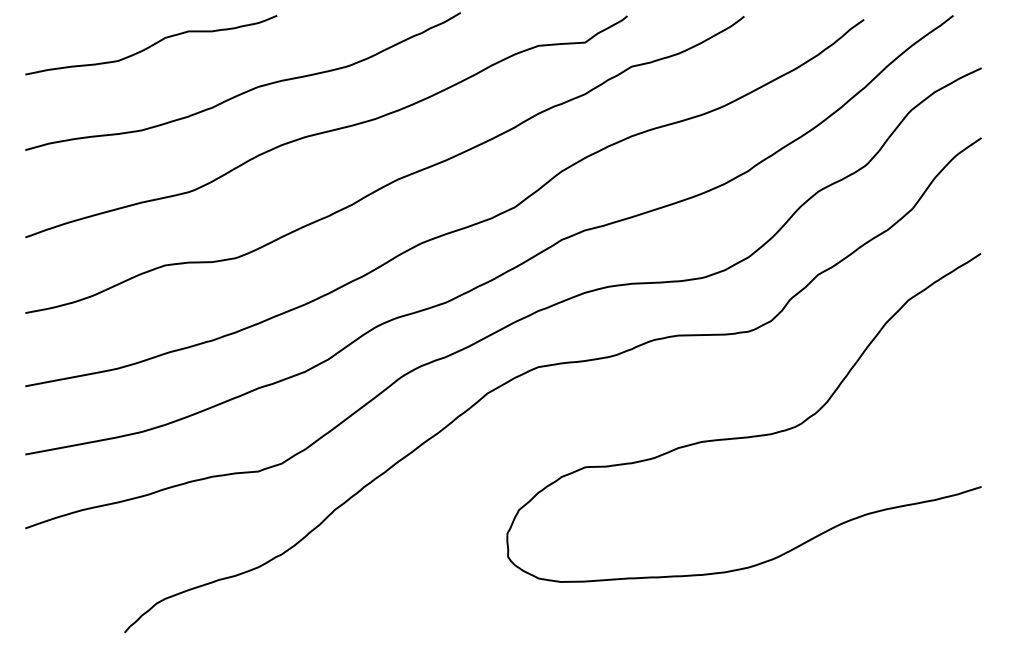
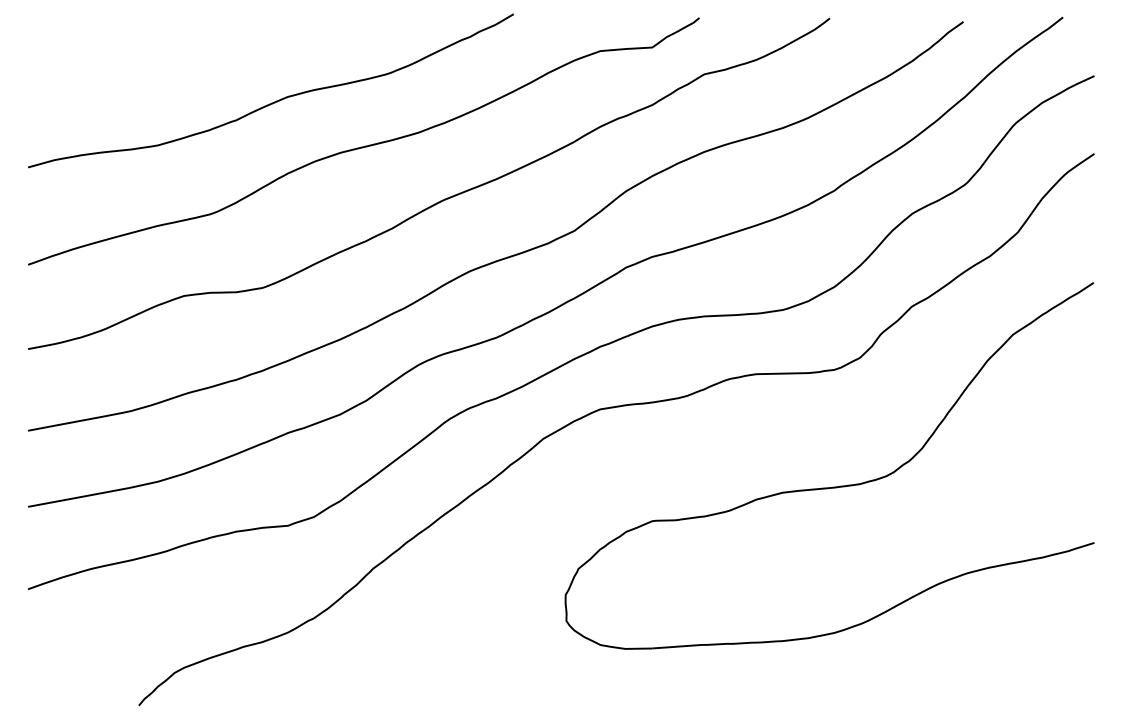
curve: (151, 45) -> (168, 50), removed

